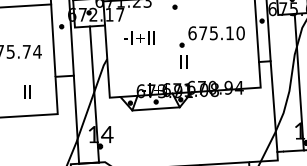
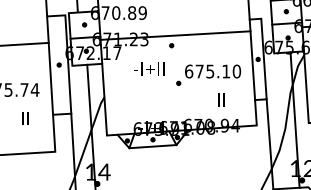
text: (139, 37) -> (149, 68), moved
text: (183, 61) -> (221, 99), moved
text: (27, 91) -> (25, 118), moved

